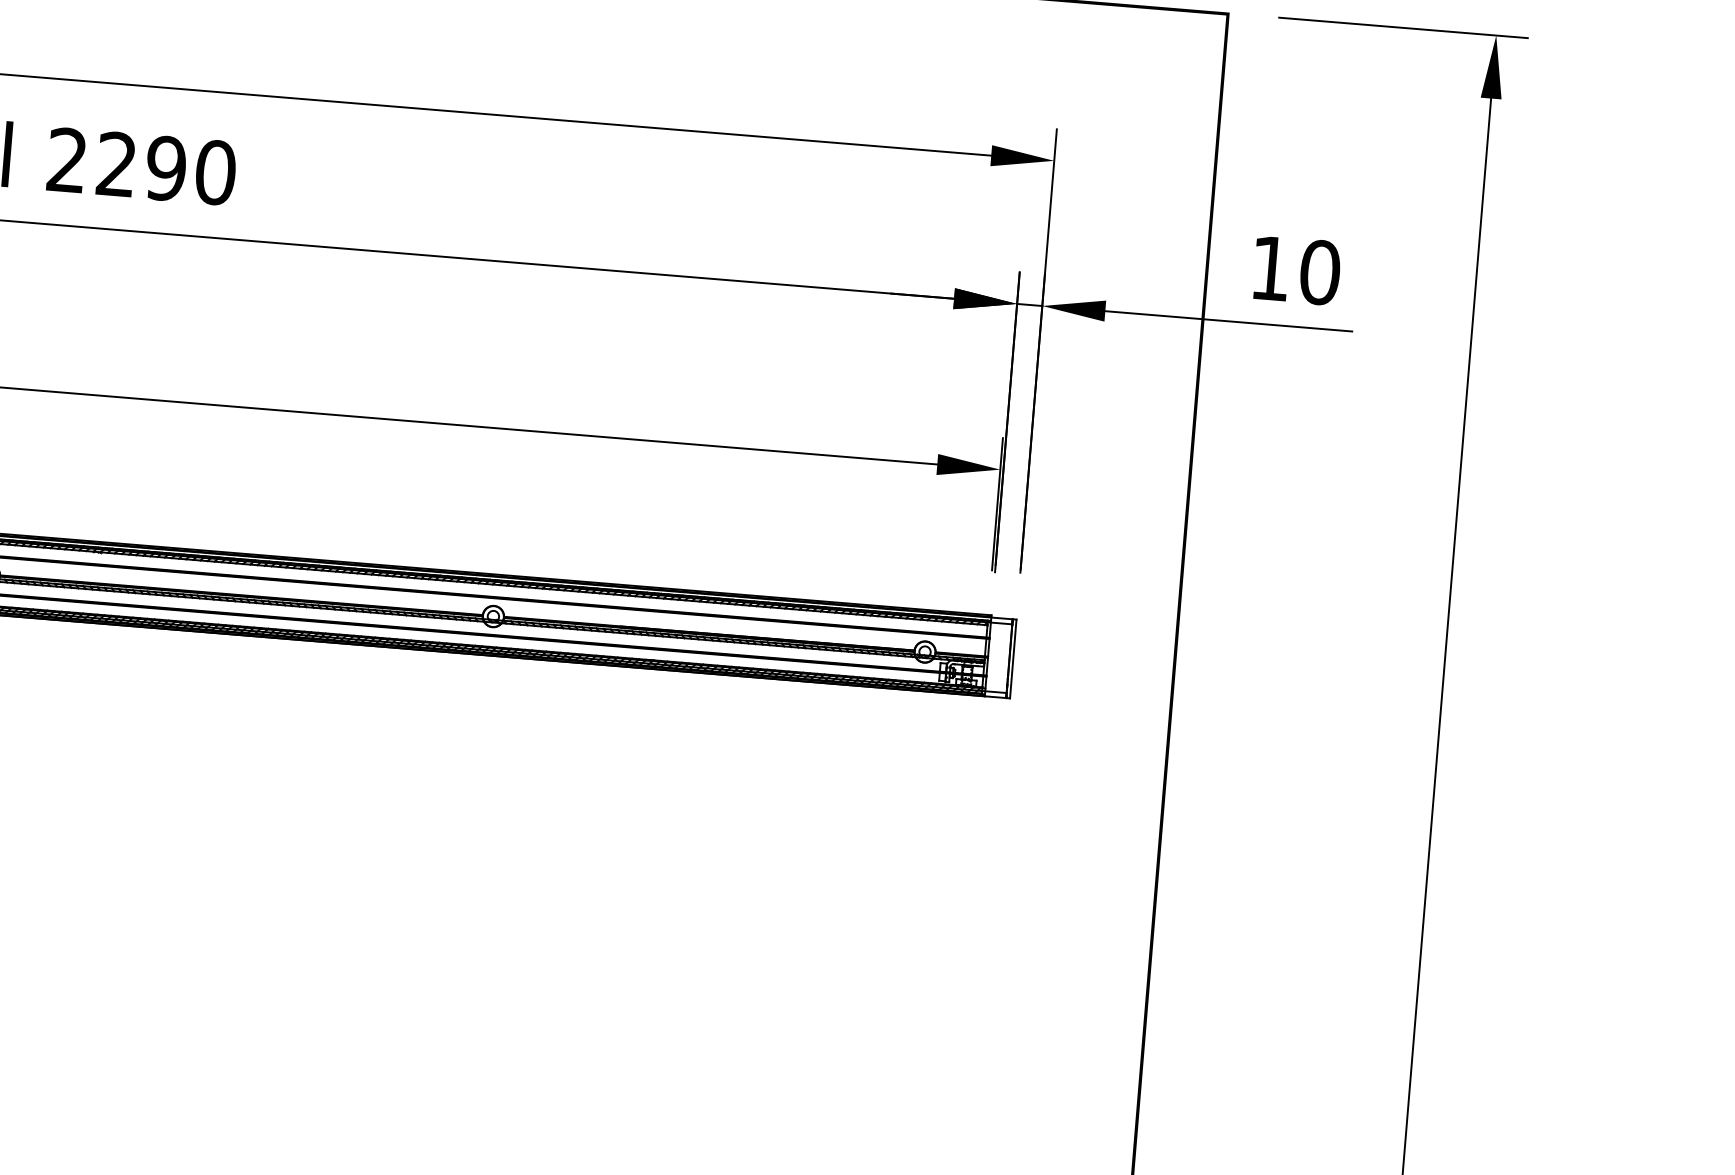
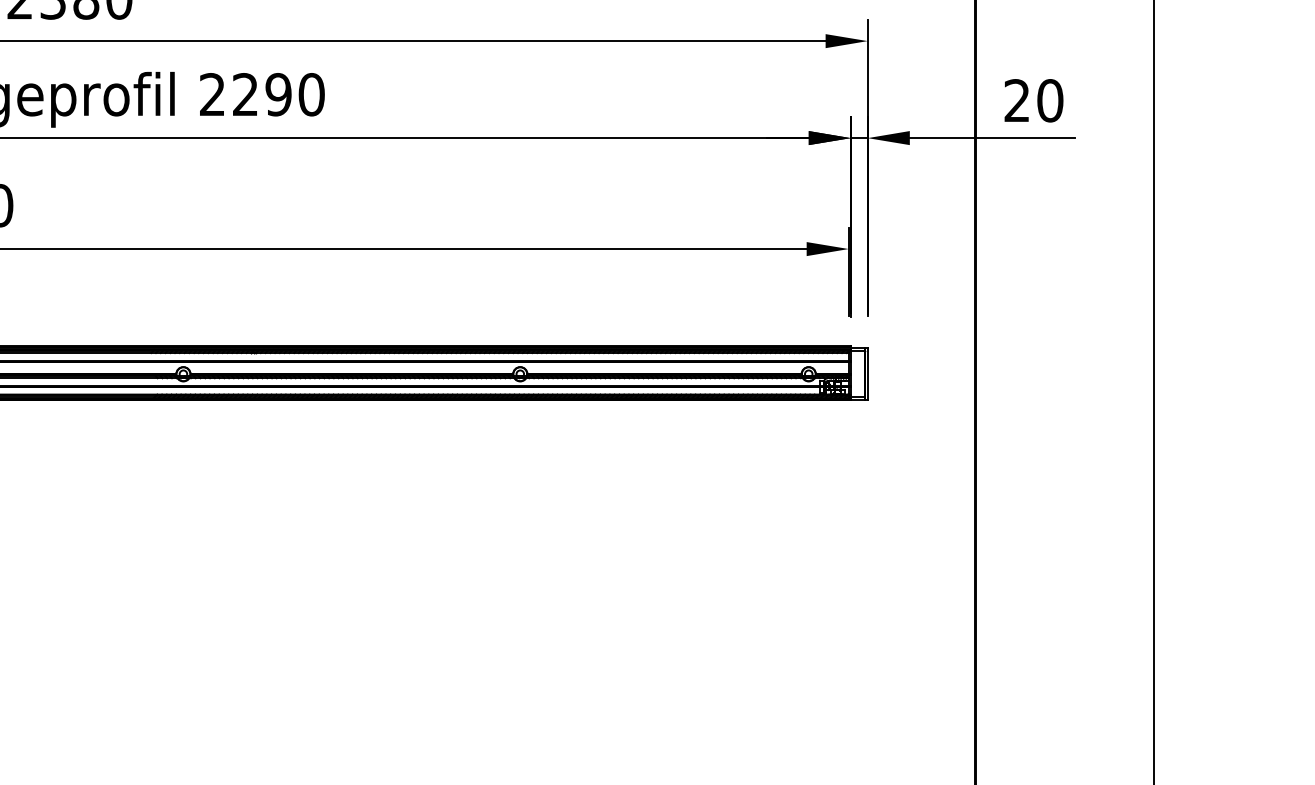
text: (1269, 267) -> (1016, 100), 10 -> 20

